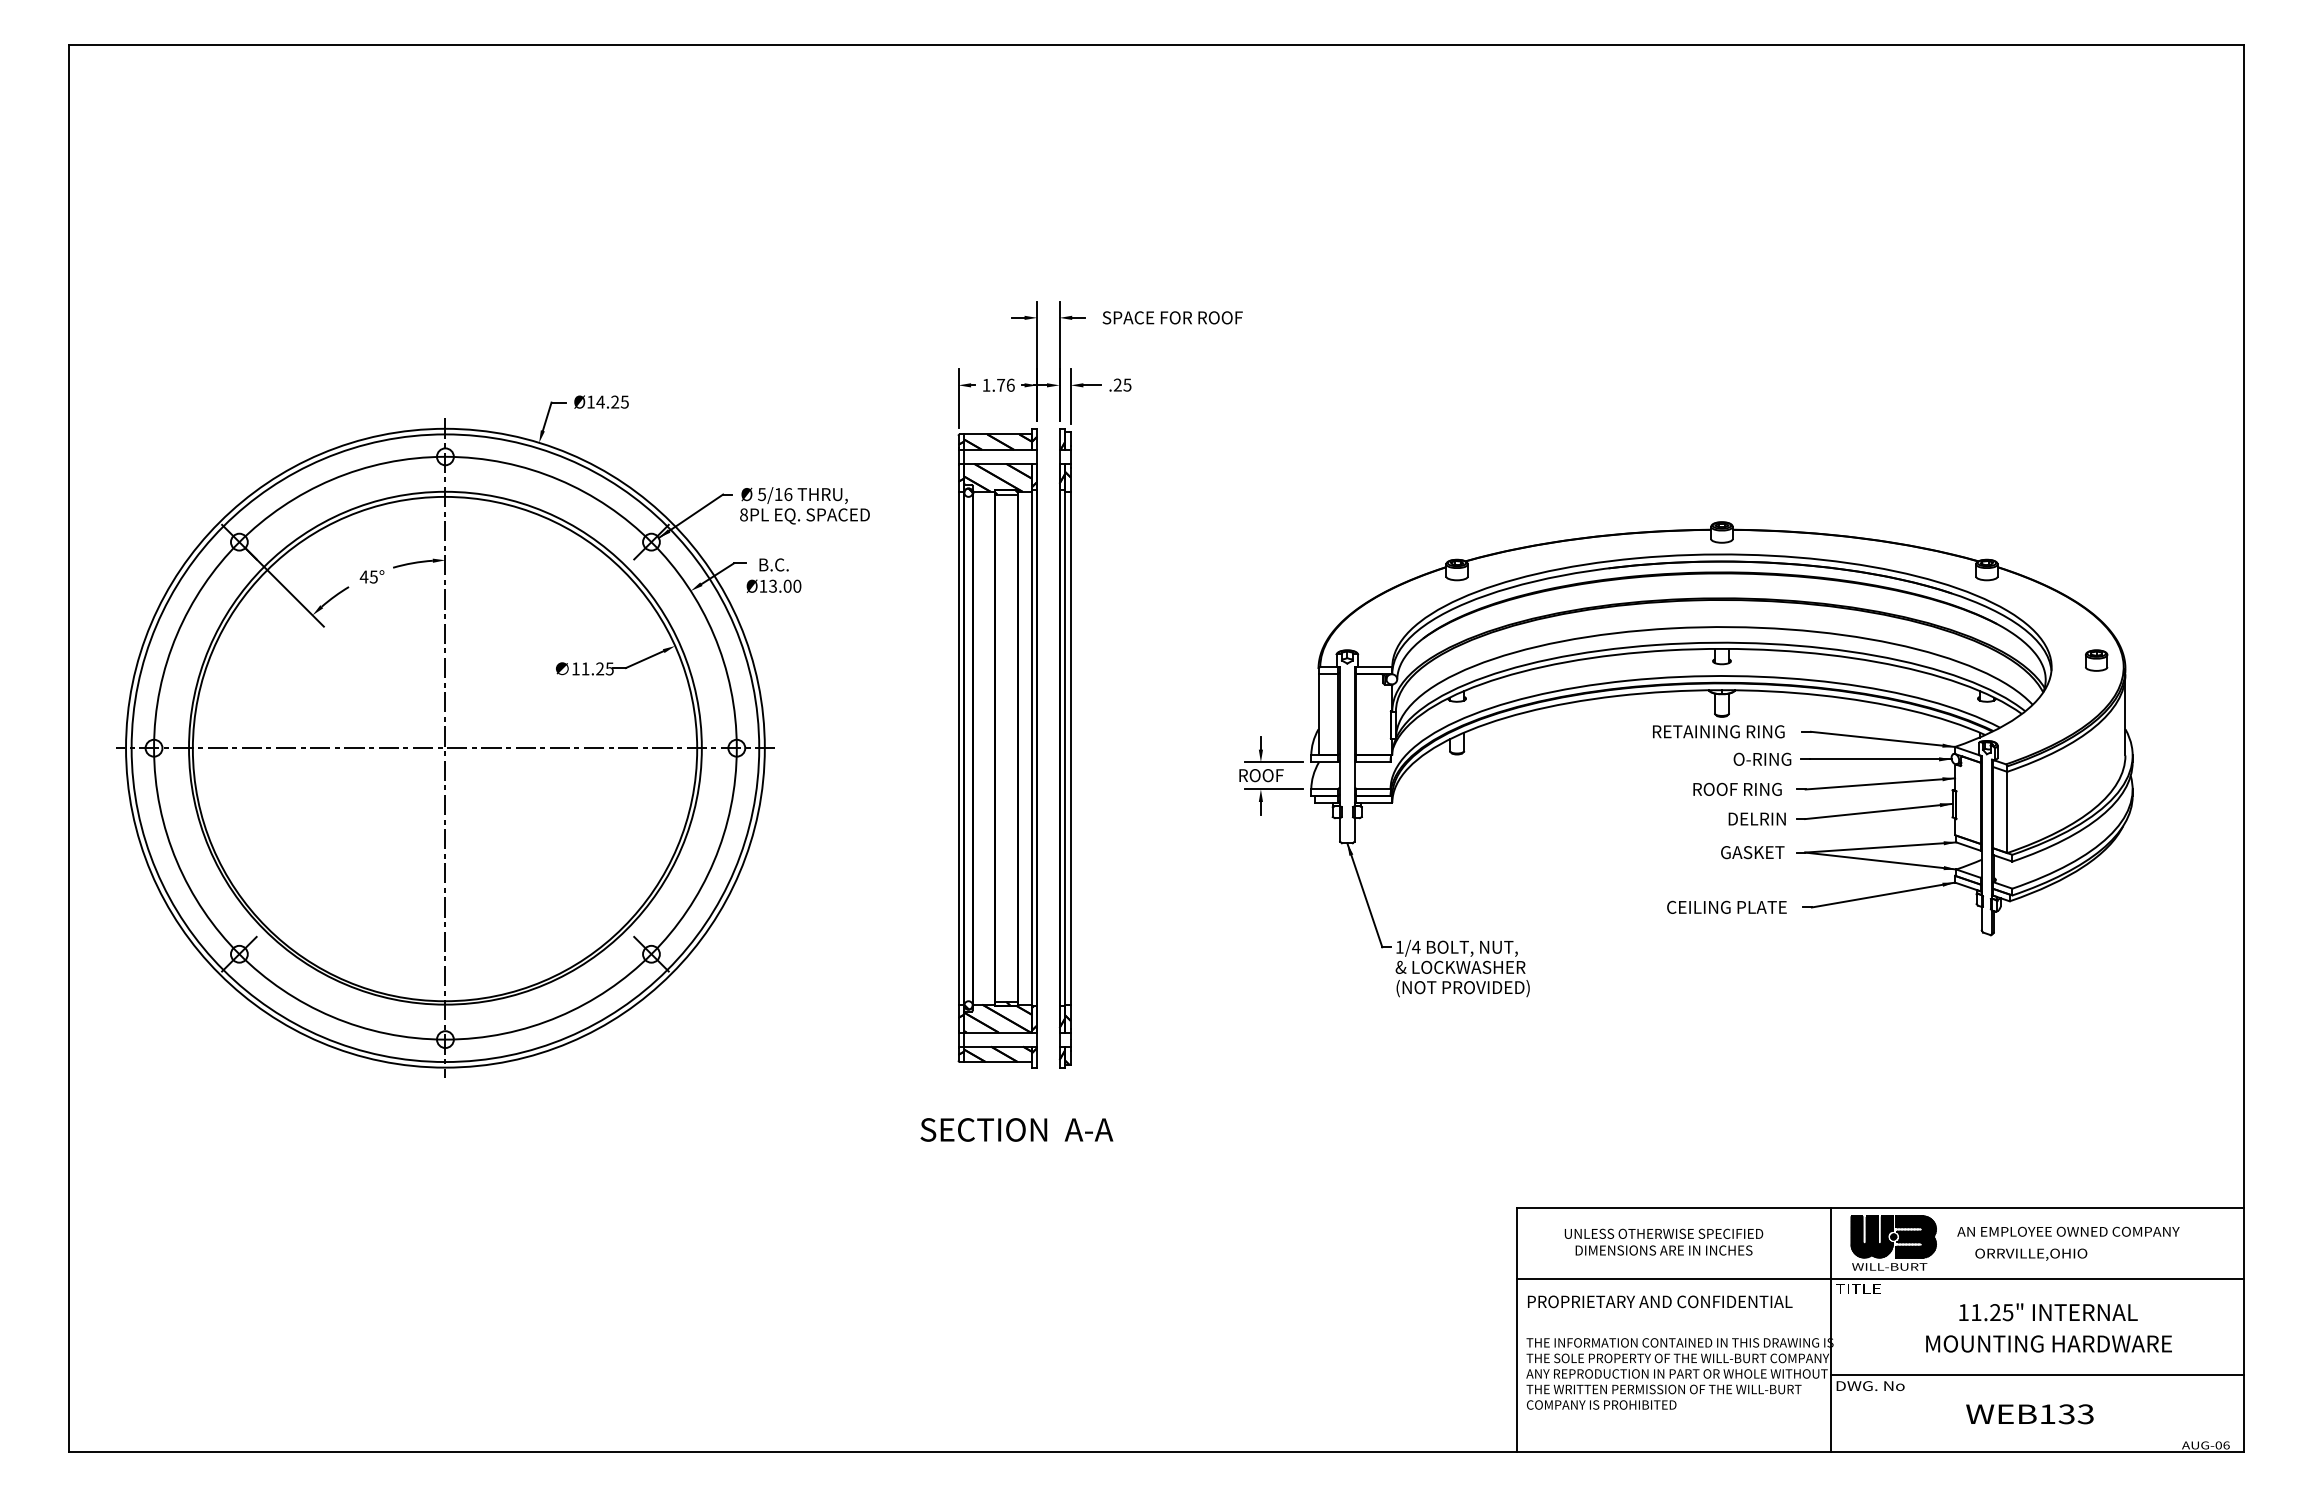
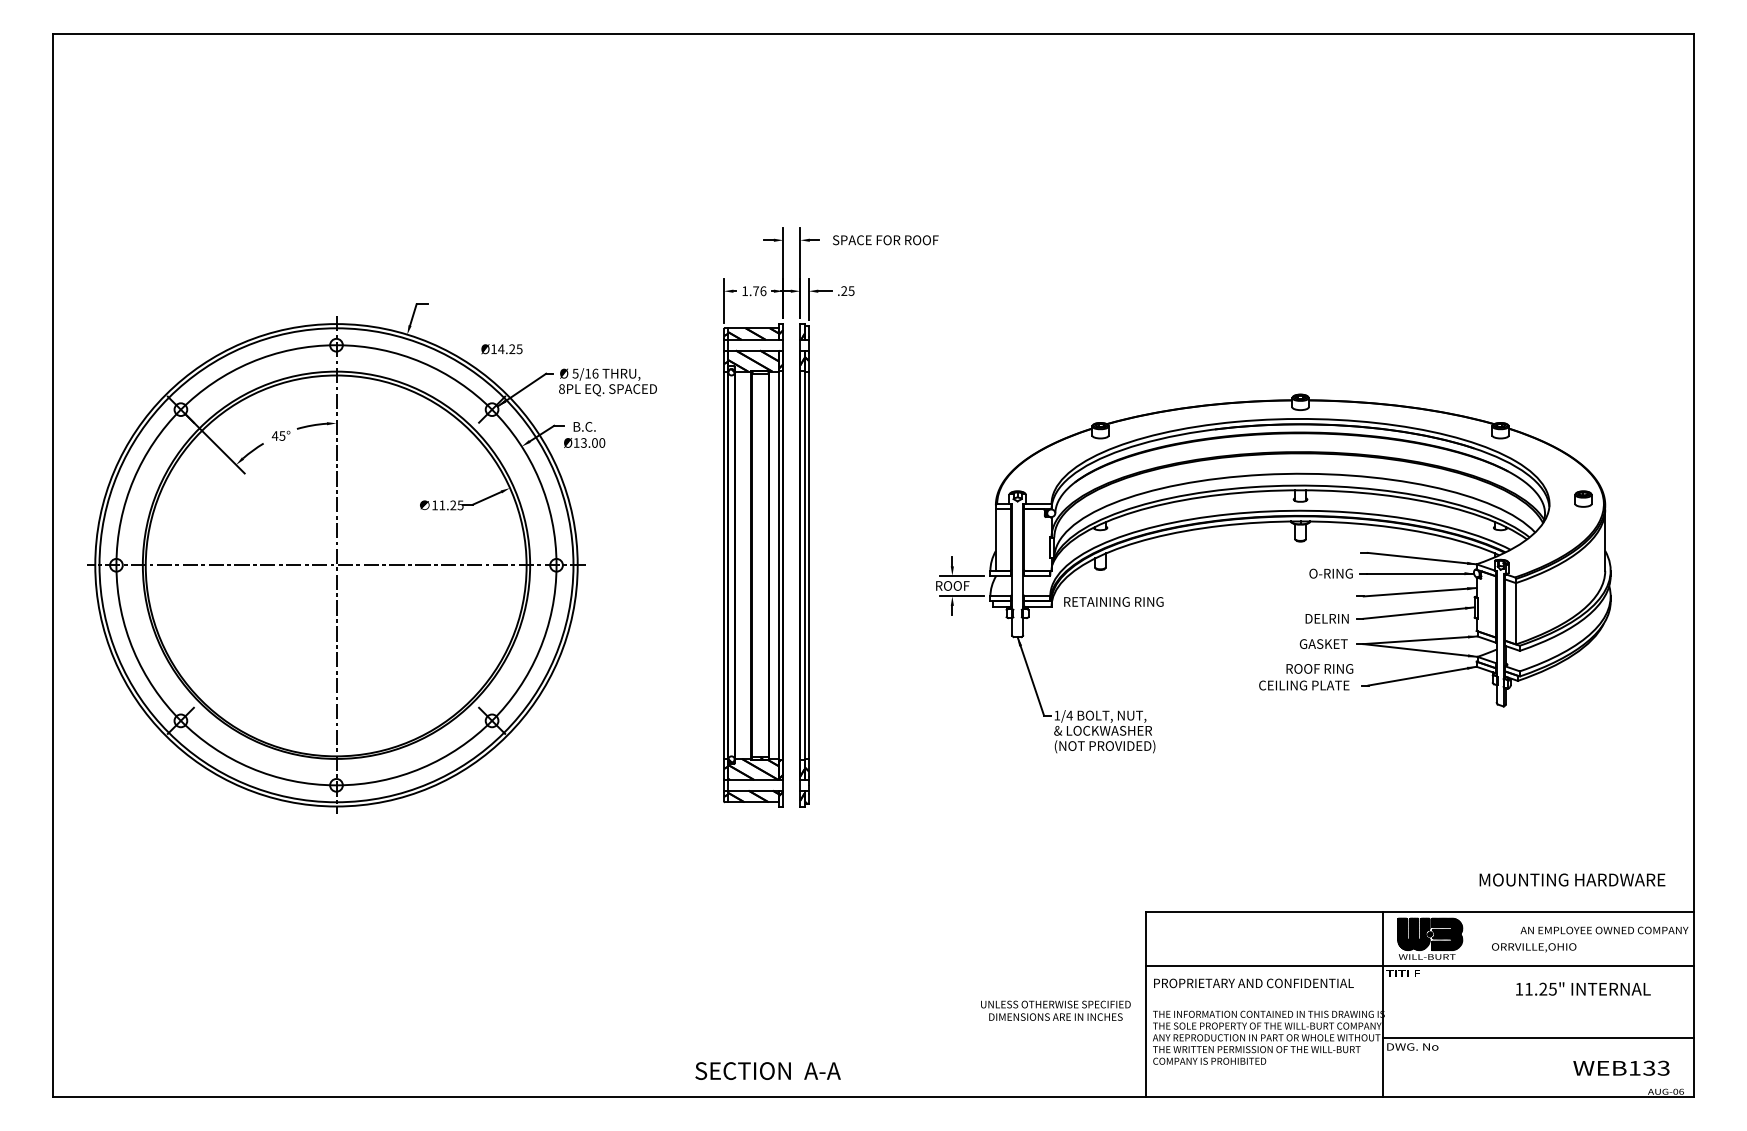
text: (601, 401) -> (501, 348), moved
text: (1718, 731) -> (1113, 601), moved
text: (1737, 788) -> (1319, 668), moved
text: (1016, 1129) -> (767, 1070), moved
text: (2068, 1231) -> (1604, 930), moved
text: (1663, 1241) -> (1055, 1010), moved
text: (2048, 1312) -> (1583, 989), moved
text: (2048, 1343) -> (1572, 879), moved
text: (2029, 1414) -> (1621, 1068), moved

